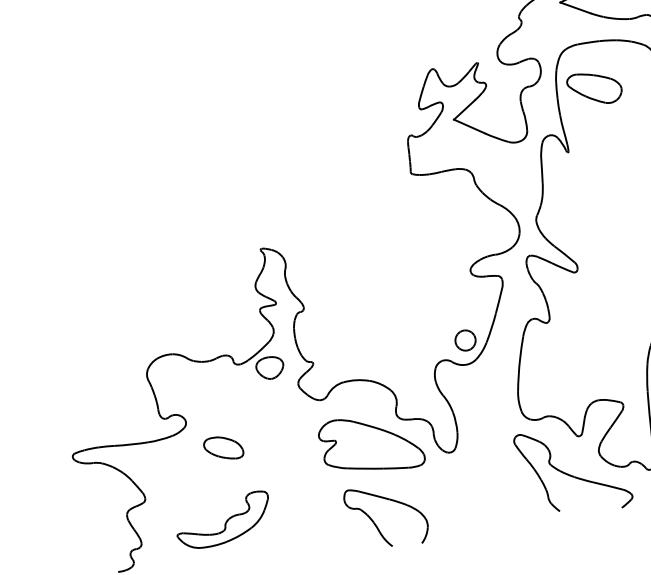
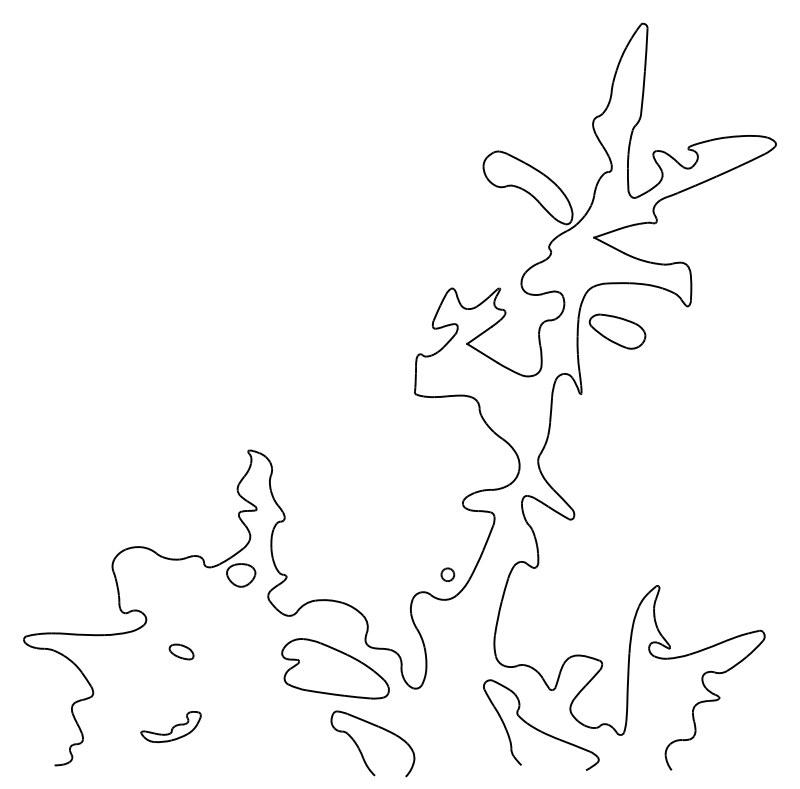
part: (465, 340) -> (447, 574), size x0.6
part: (223, 447) -> (181, 651), size x0.6
part: (222, 520) -> (170, 726), size x0.6
part: (375, 523) -> (360, 749), moved

